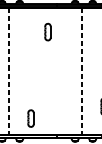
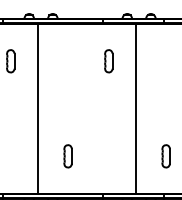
part: (47, 32) -> (108, 61), moved
line: (9, 71) -> (38, 108), dashed -> solid
line: (82, 71) -> (136, 108), dashed -> solid
part: (30, 118) -> (67, 156), moved

